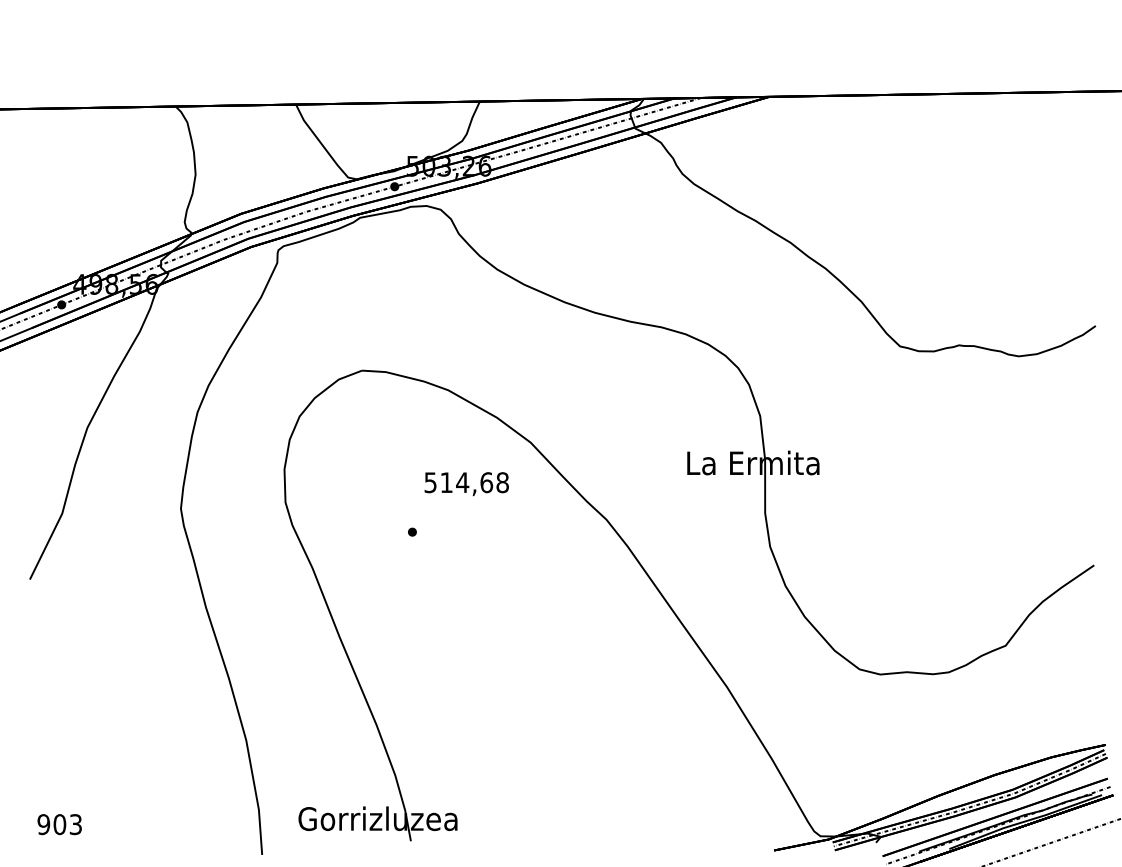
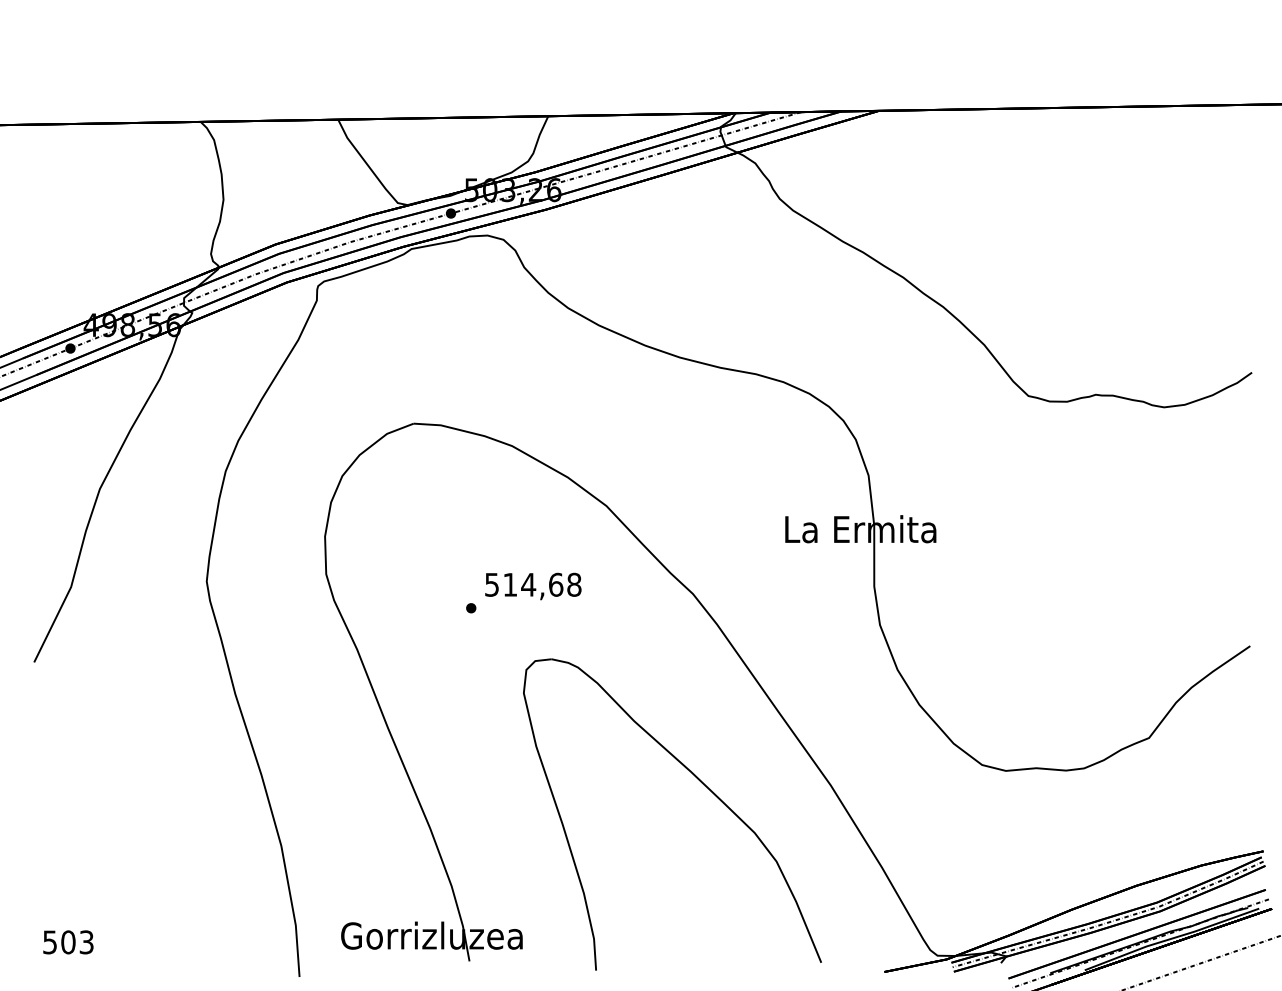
text: (466, 484) -> (533, 586), moved
part: (612, 684) -> (699, 782), added
text: (43, 824) -> (49, 942), 903 -> 503

